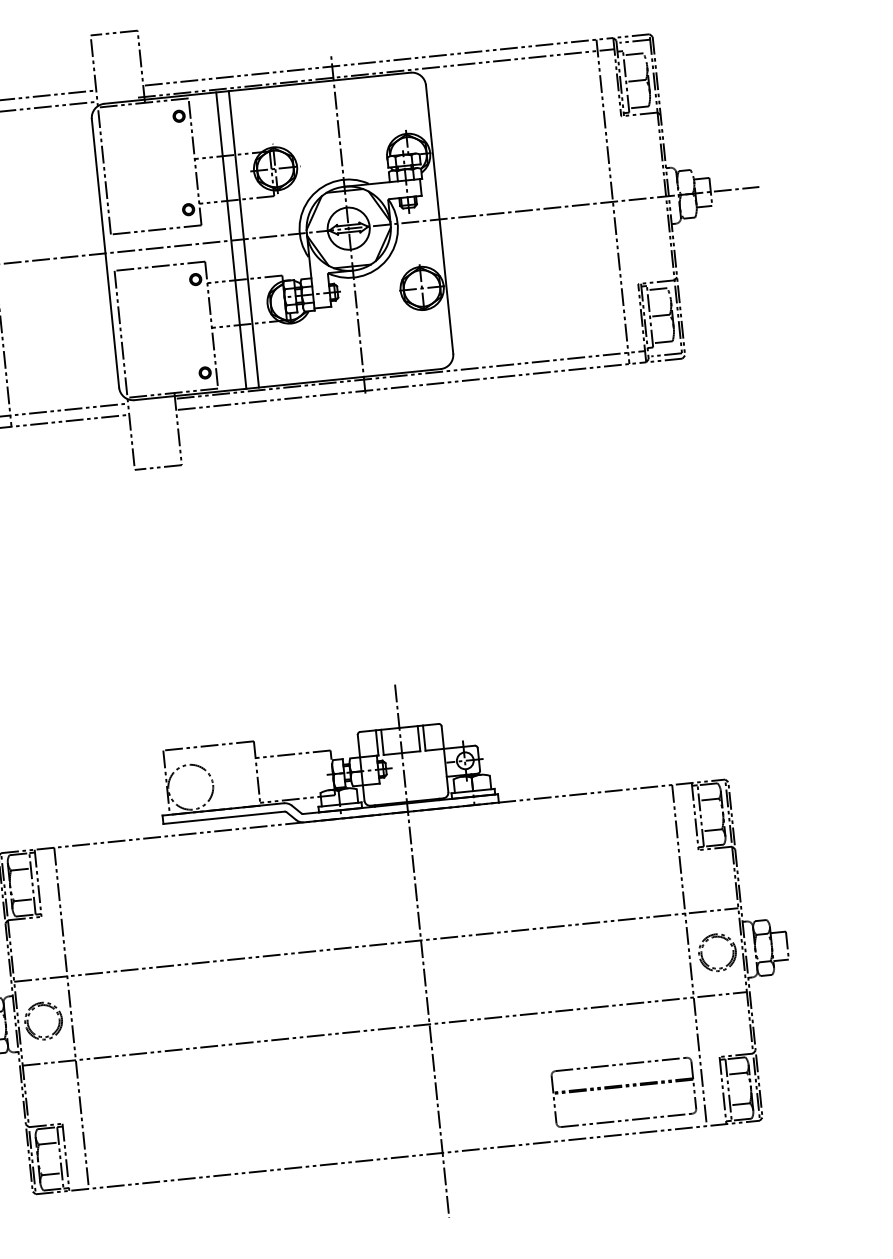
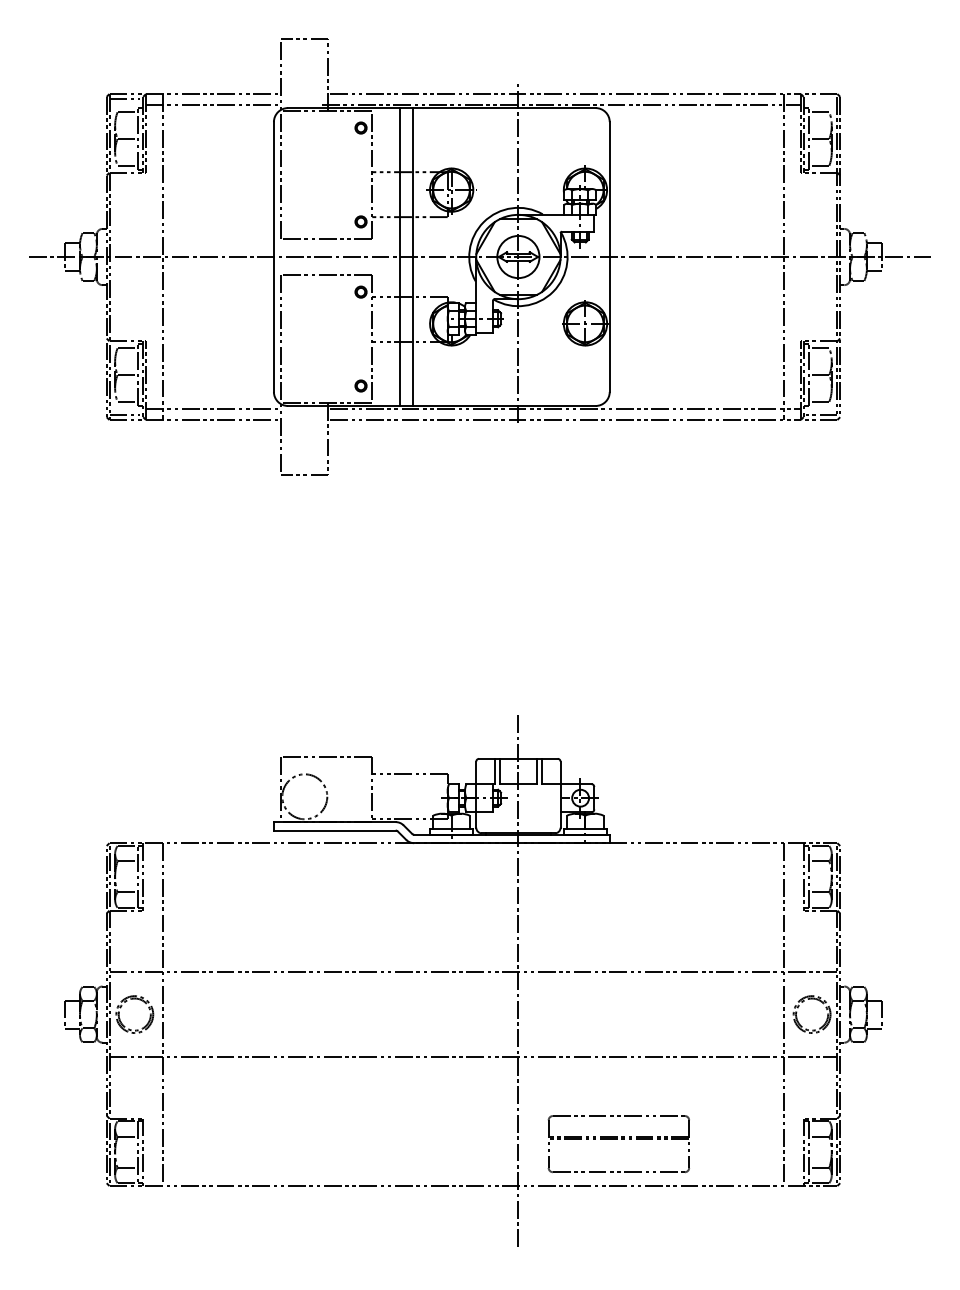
line: (634, 41) -> (821, 99), removed
part: (623, 1092) -> (618, 1144), moved

